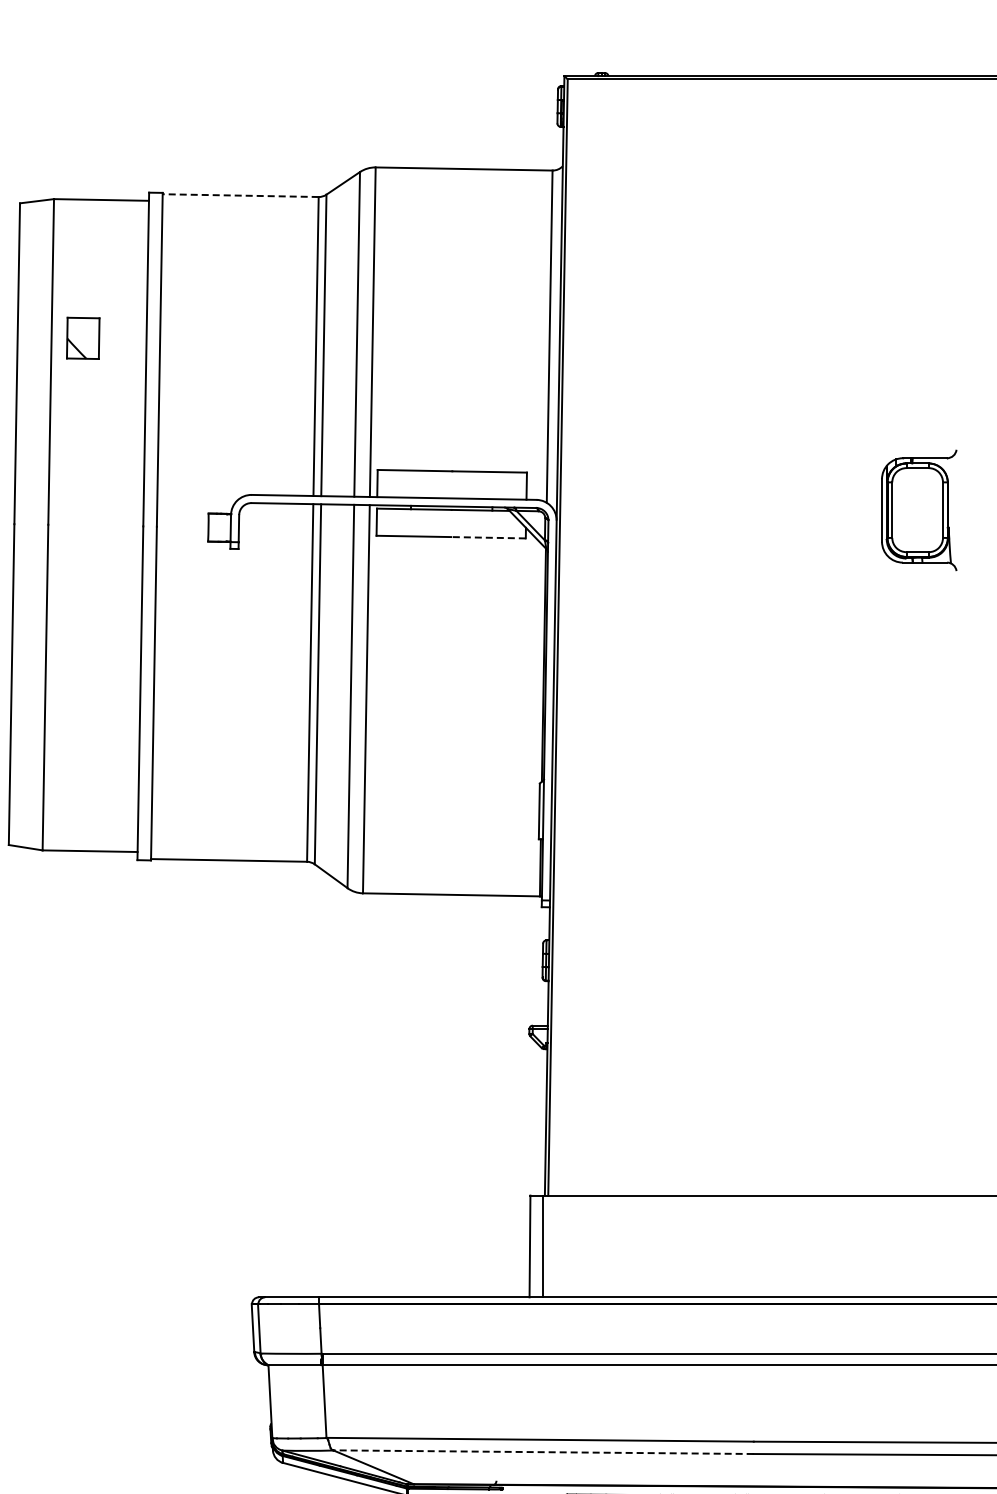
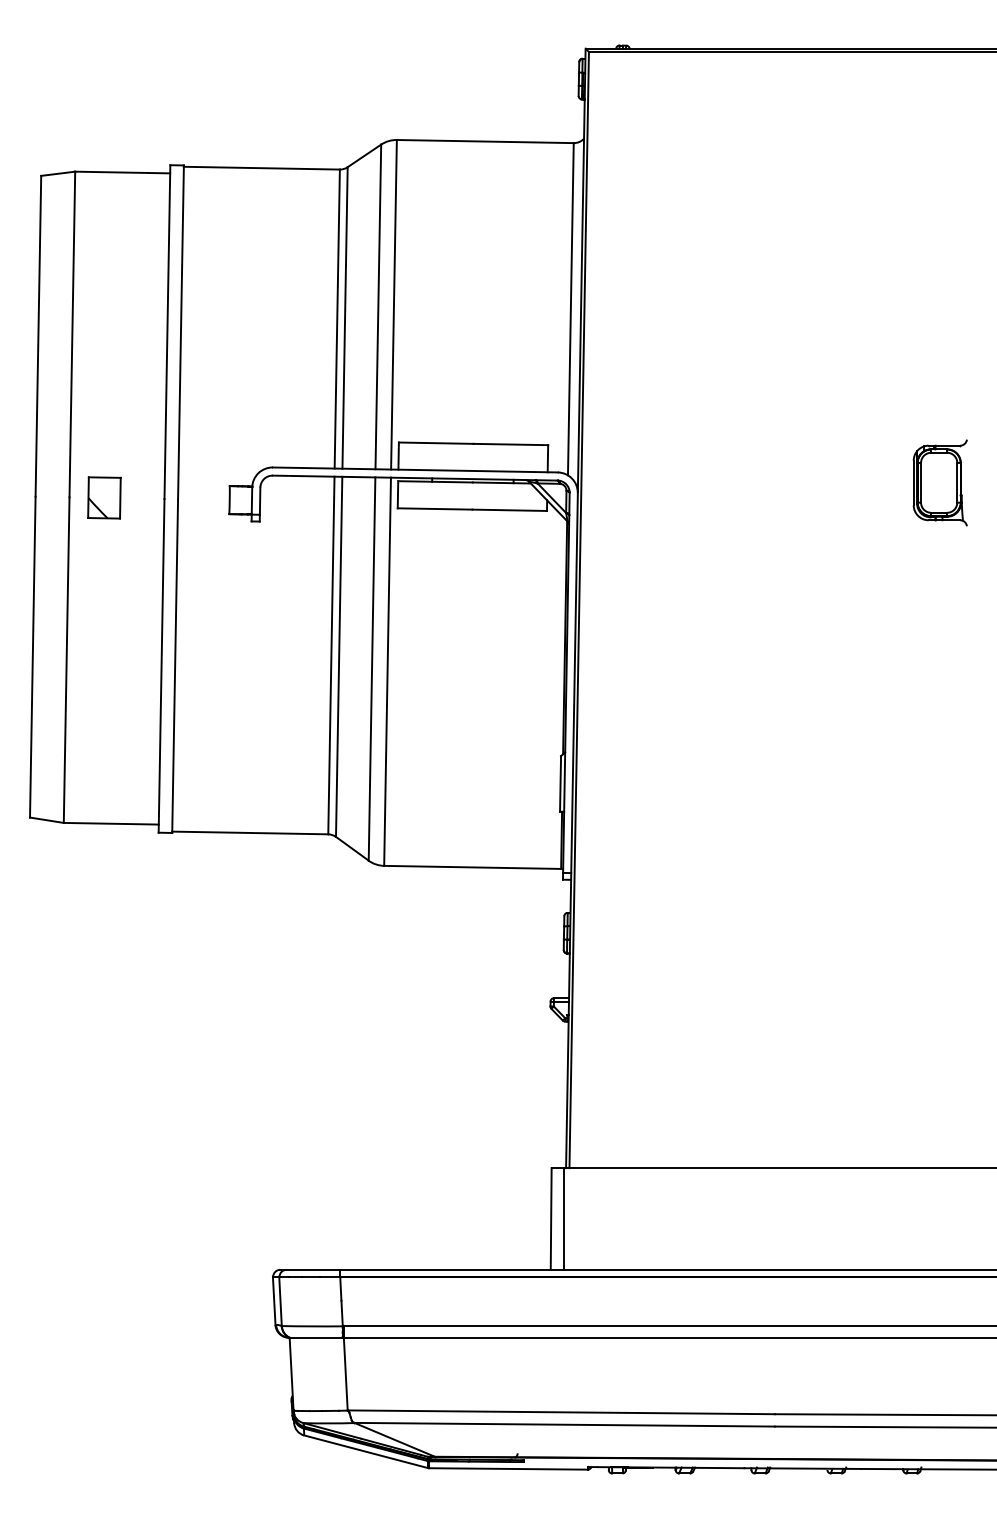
line: (240, 195) -> (261, 168), dashed -> solid
part: (83, 337) -> (104, 497), moved
part: (918, 509) -> (939, 482), size x0.71
line: (488, 537) -> (509, 510), dashed -> solid
line: (543, 1451) -> (564, 1424), dashed -> solid

